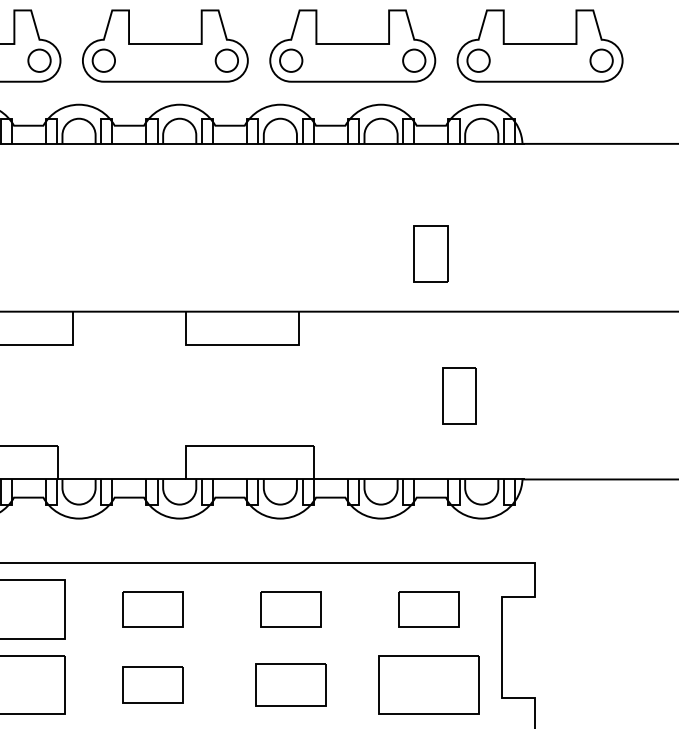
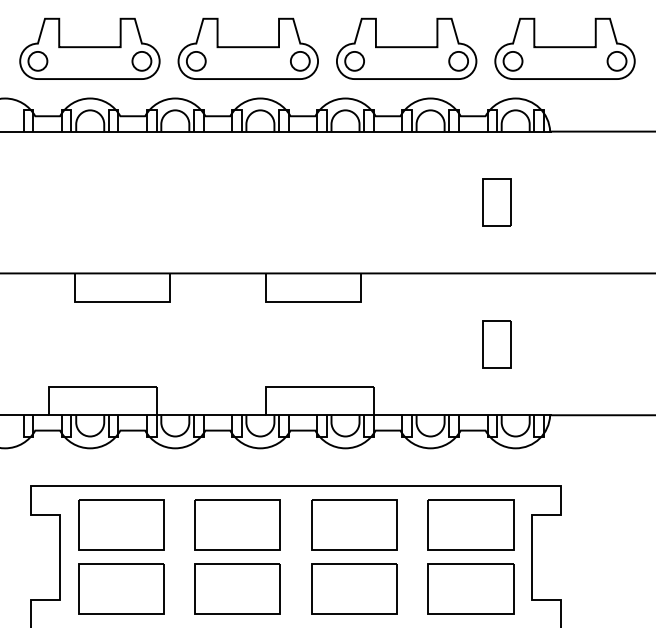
part: (430, 253) -> (496, 202), moved
part: (152, 608) -> (237, 524), size x1.67
part: (291, 608) -> (354, 524), size x1.67
part: (428, 608) -> (470, 524), size x1.67
part: (152, 684) -> (237, 588), size x1.67
part: (291, 684) -> (354, 588), size x1.43

